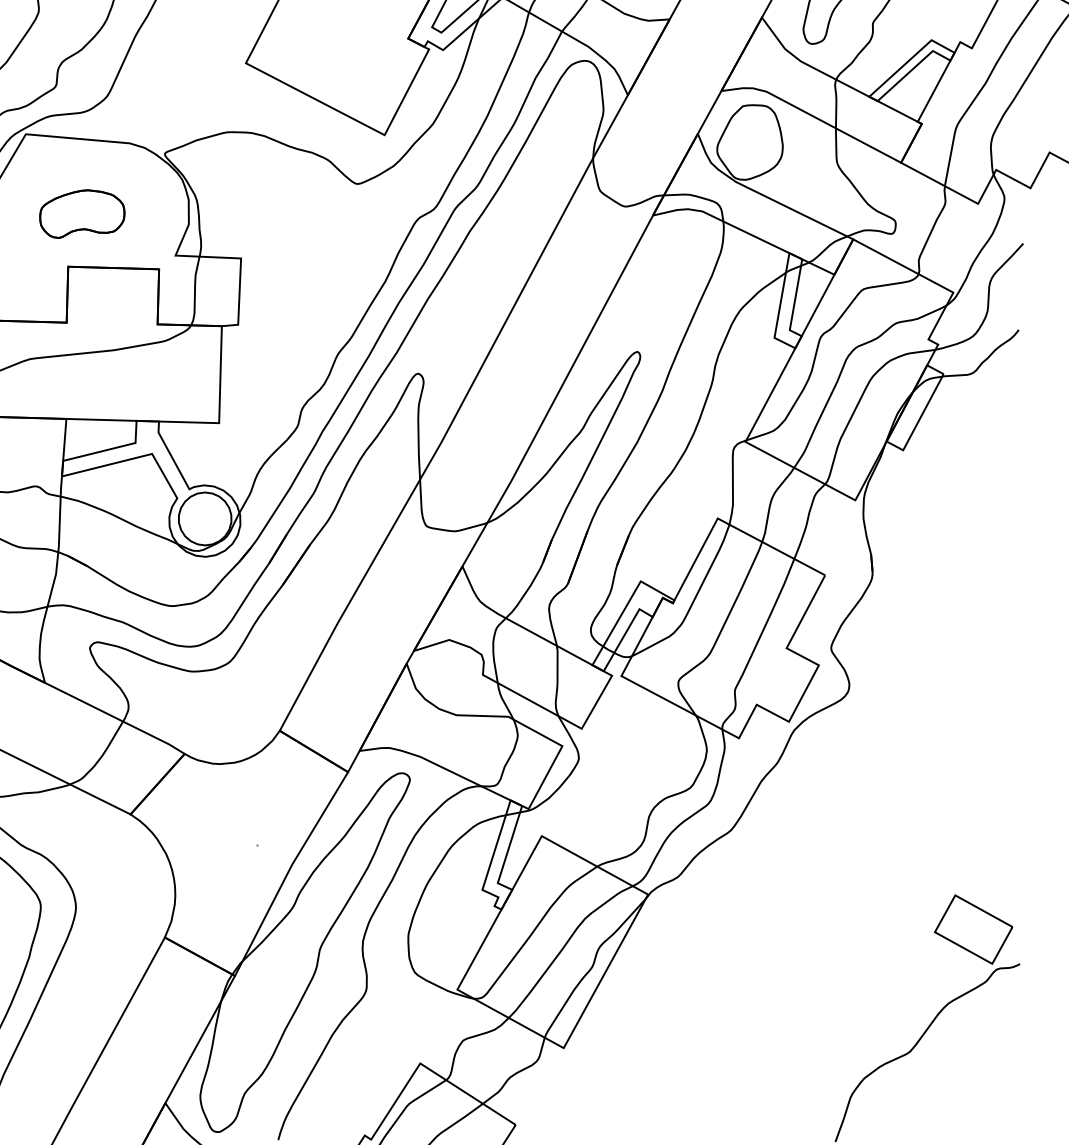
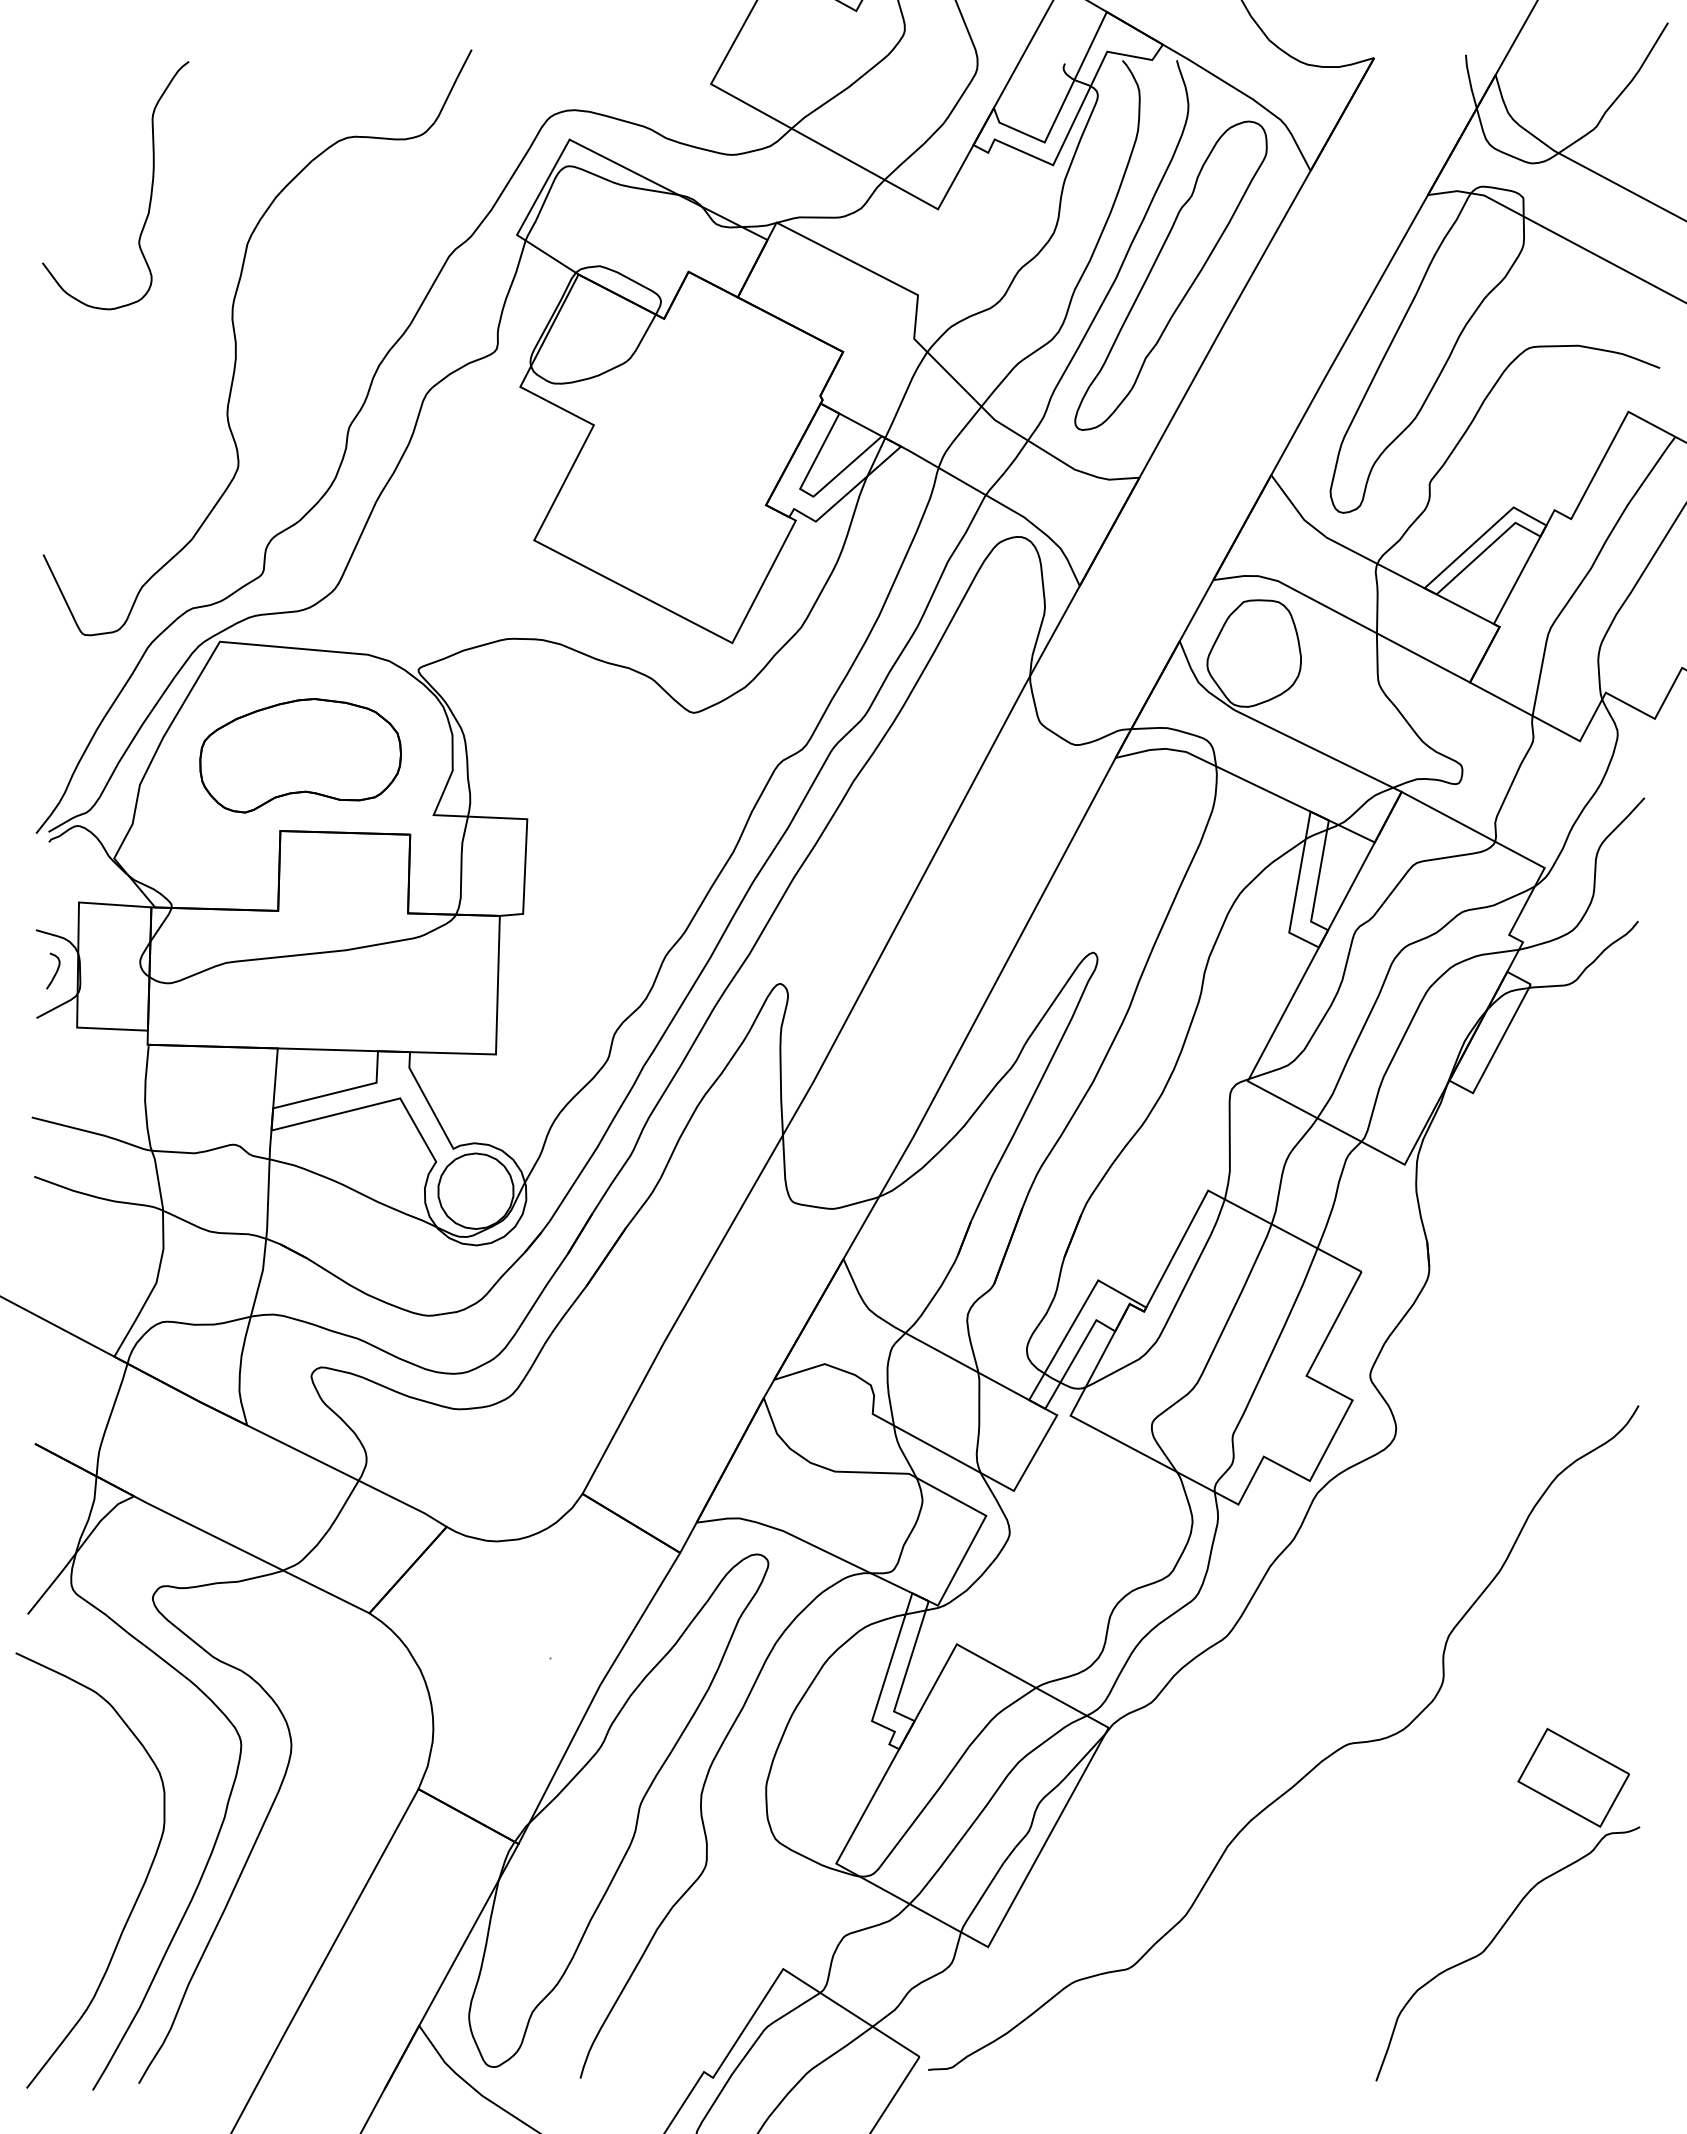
part: (82, 213) -> (300, 755), size x1.67
curve: (788, 925) -> (1308, 1771), added

